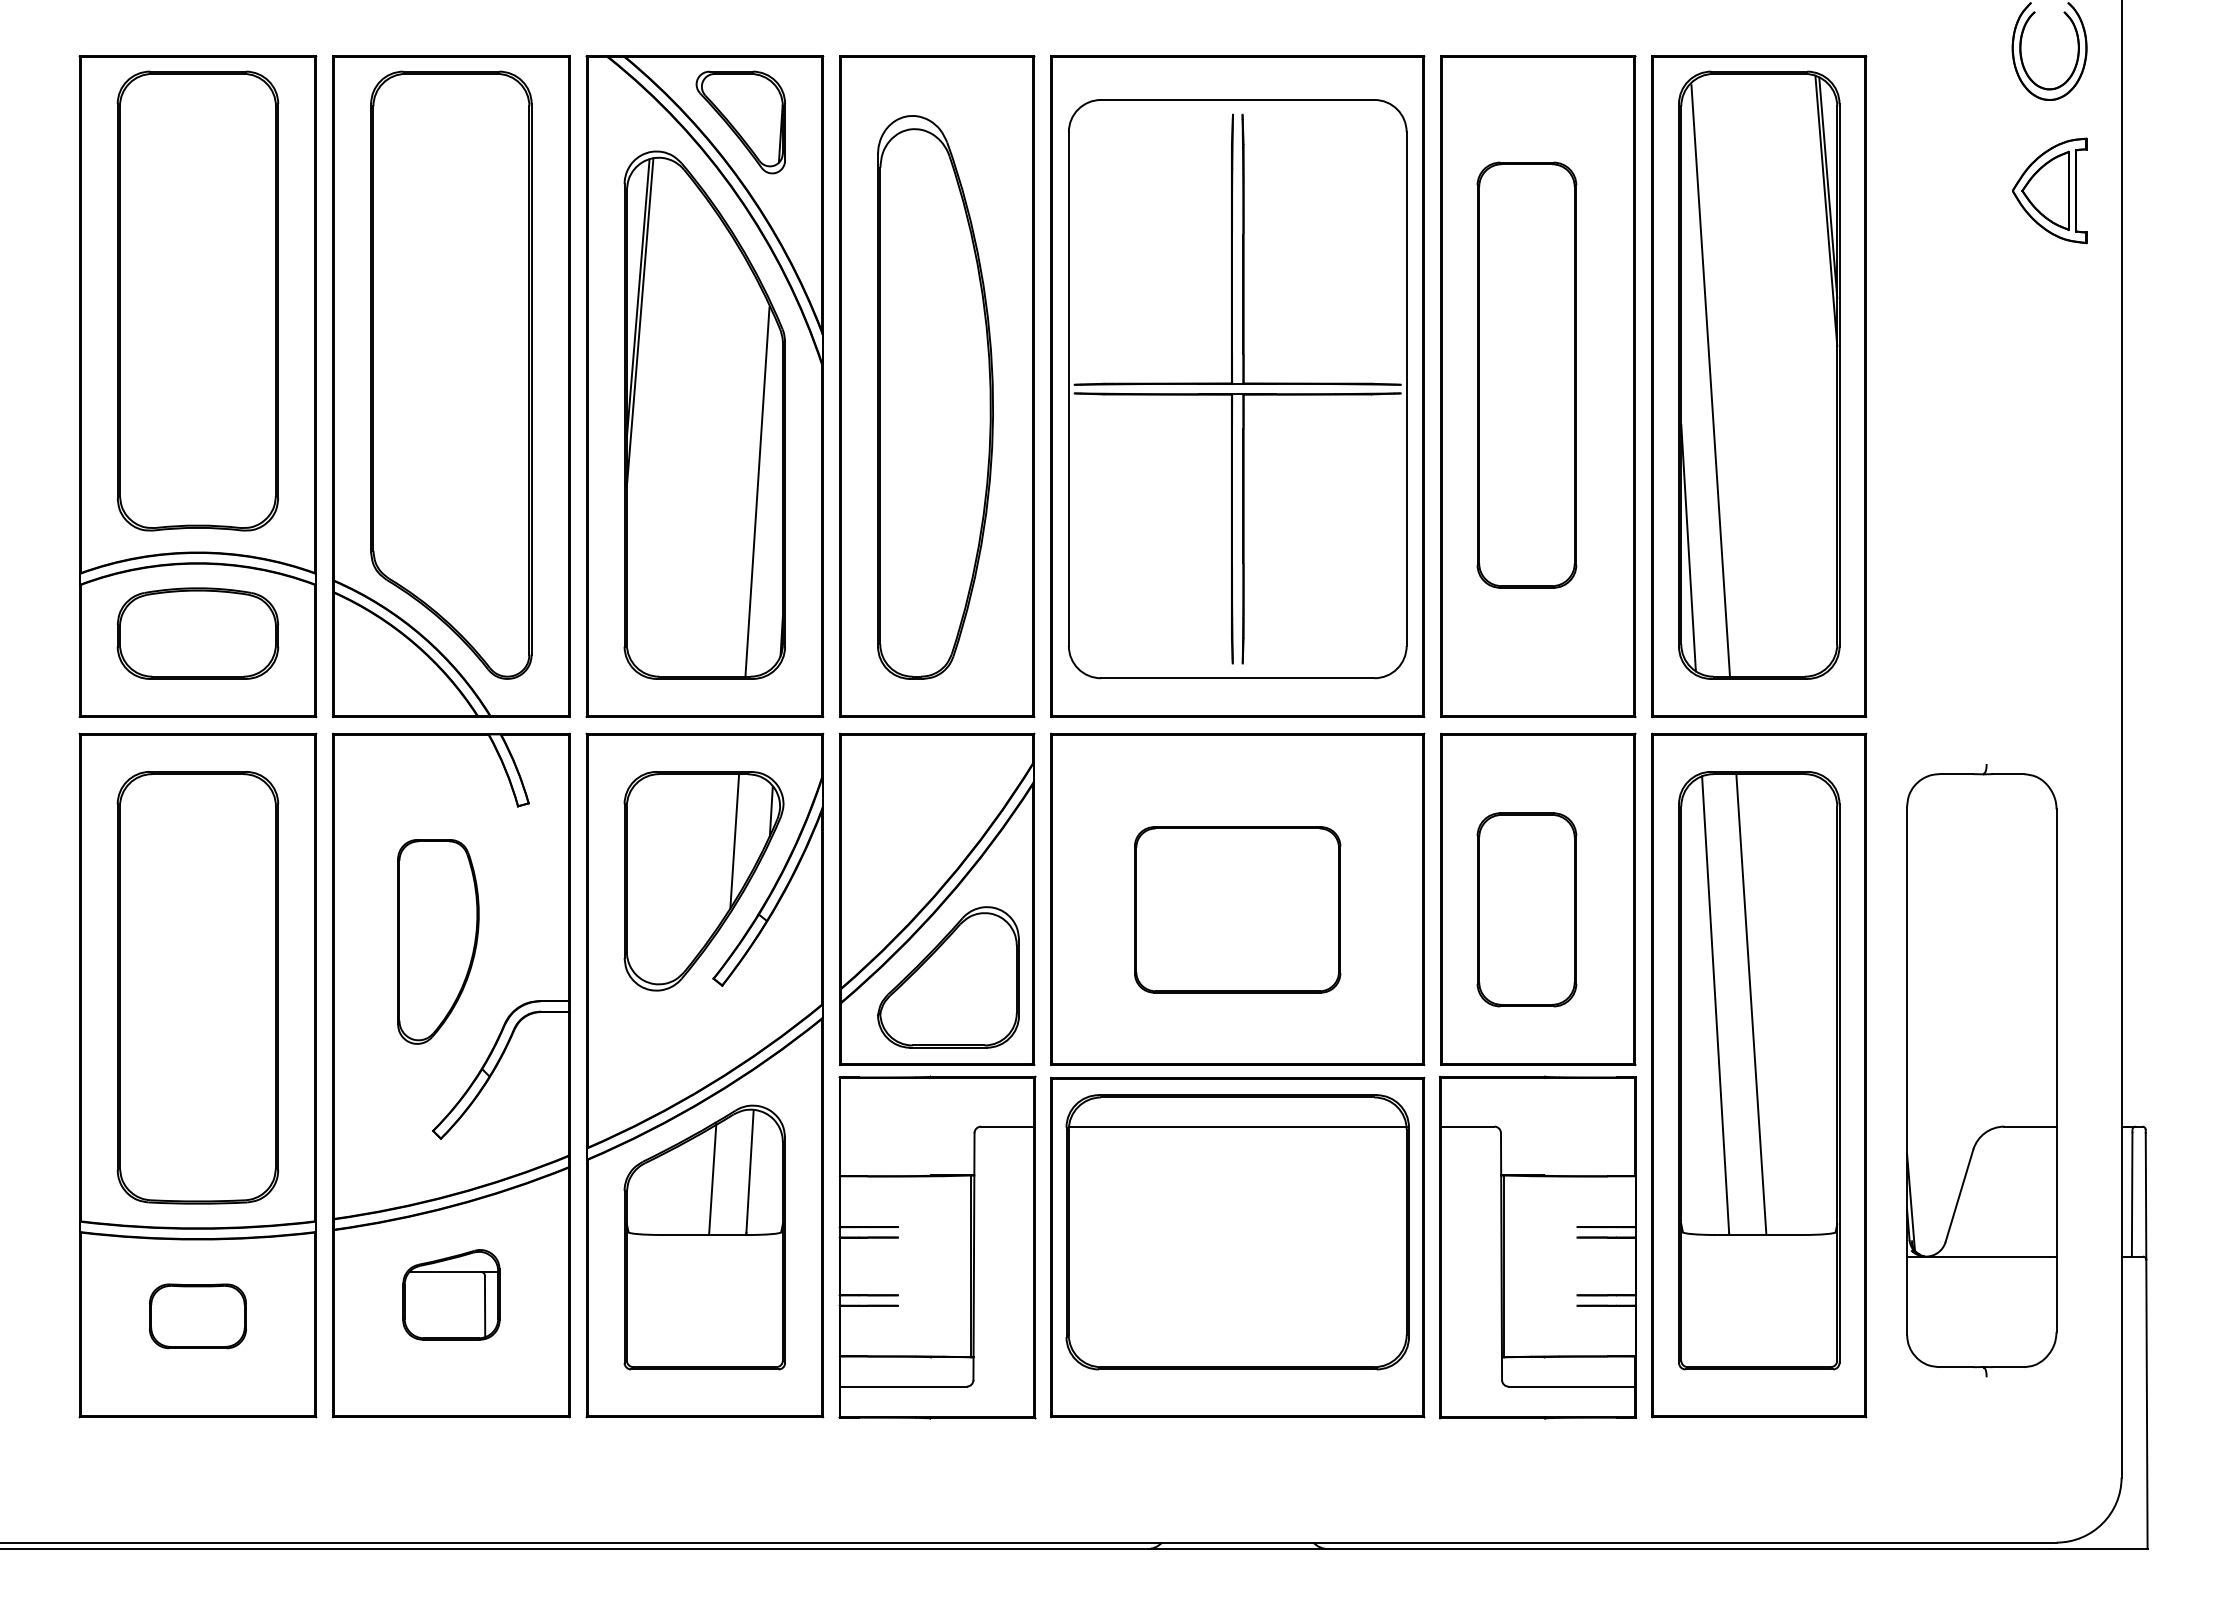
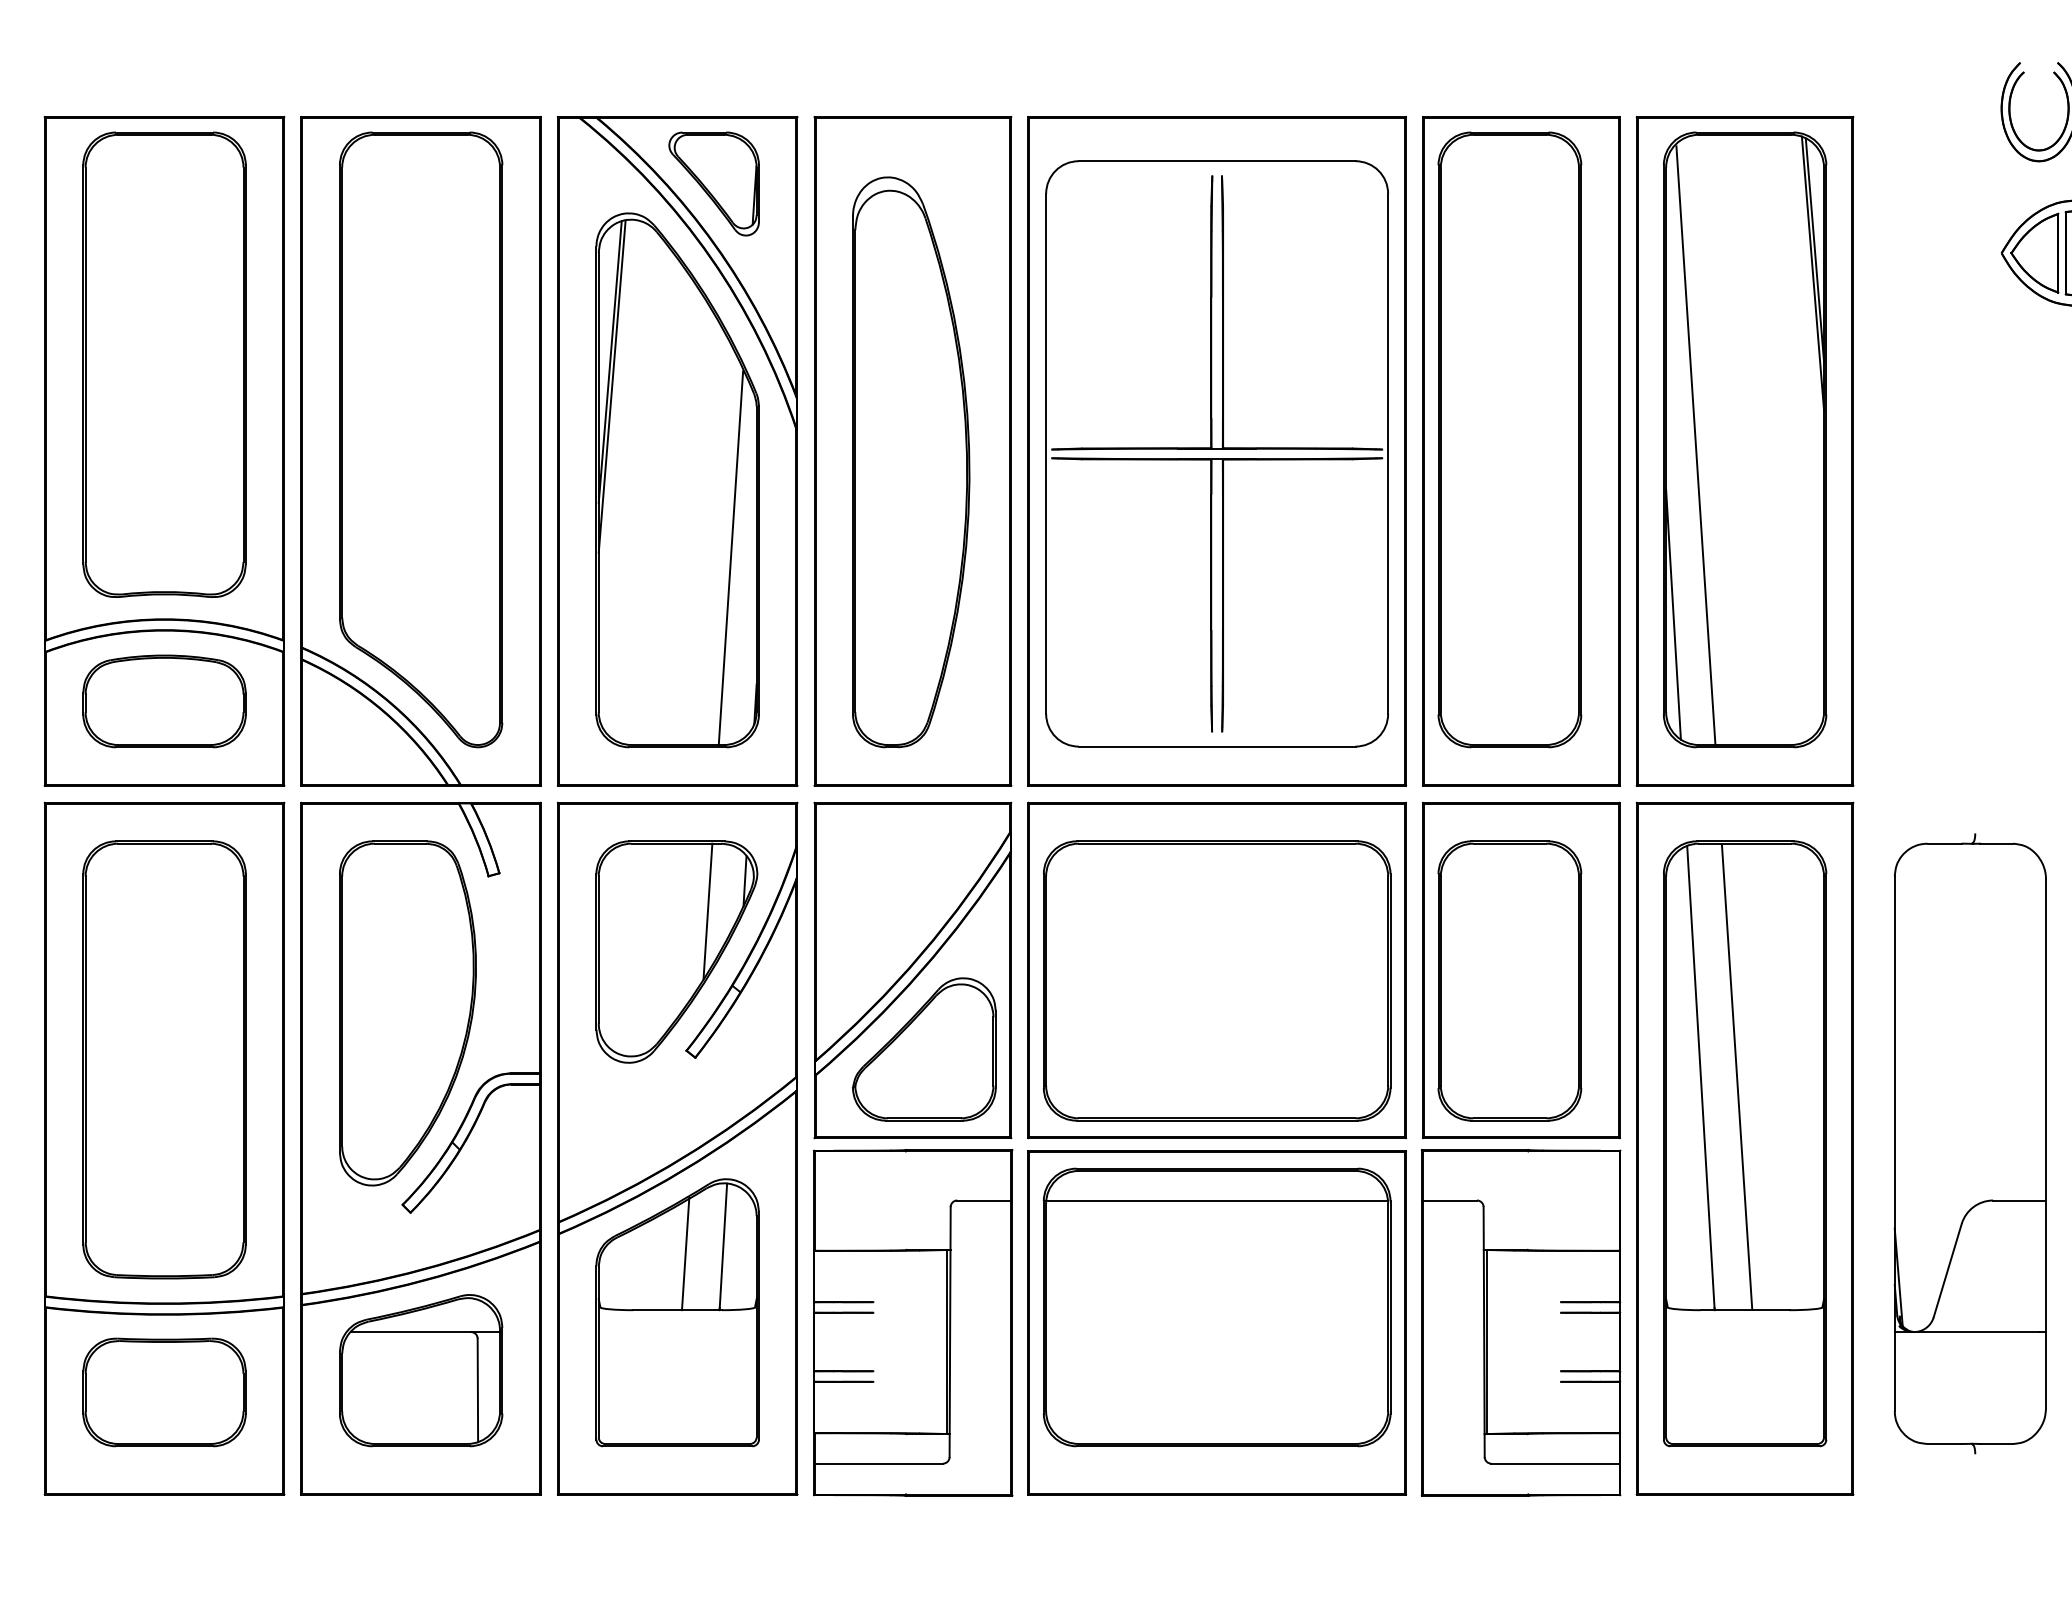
part: (1526, 374) -> (1509, 439), size x1.43
part: (1237, 909) -> (1216, 980), size x1.67
part: (1526, 909) -> (1509, 980), size x1.43
part: (438, 941) -> (408, 1013), size x1.67
part: (451, 1294) -> (421, 1370), size x1.67
part: (197, 1316) -> (164, 1392), size x1.67

